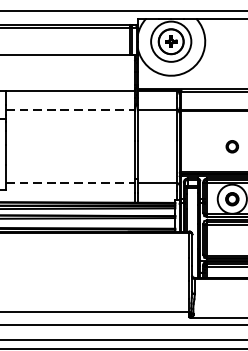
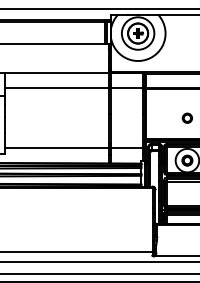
line: (71, 109) -> (57, 88), dashed -> solid
line: (71, 182) -> (57, 147), dashed -> solid

